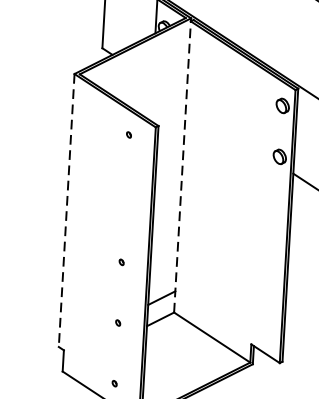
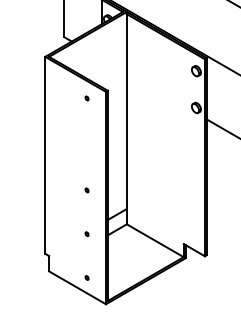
line: (182, 165) -> (126, 118), dashed -> solid
line: (66, 210) -> (45, 155), dashed -> solid

